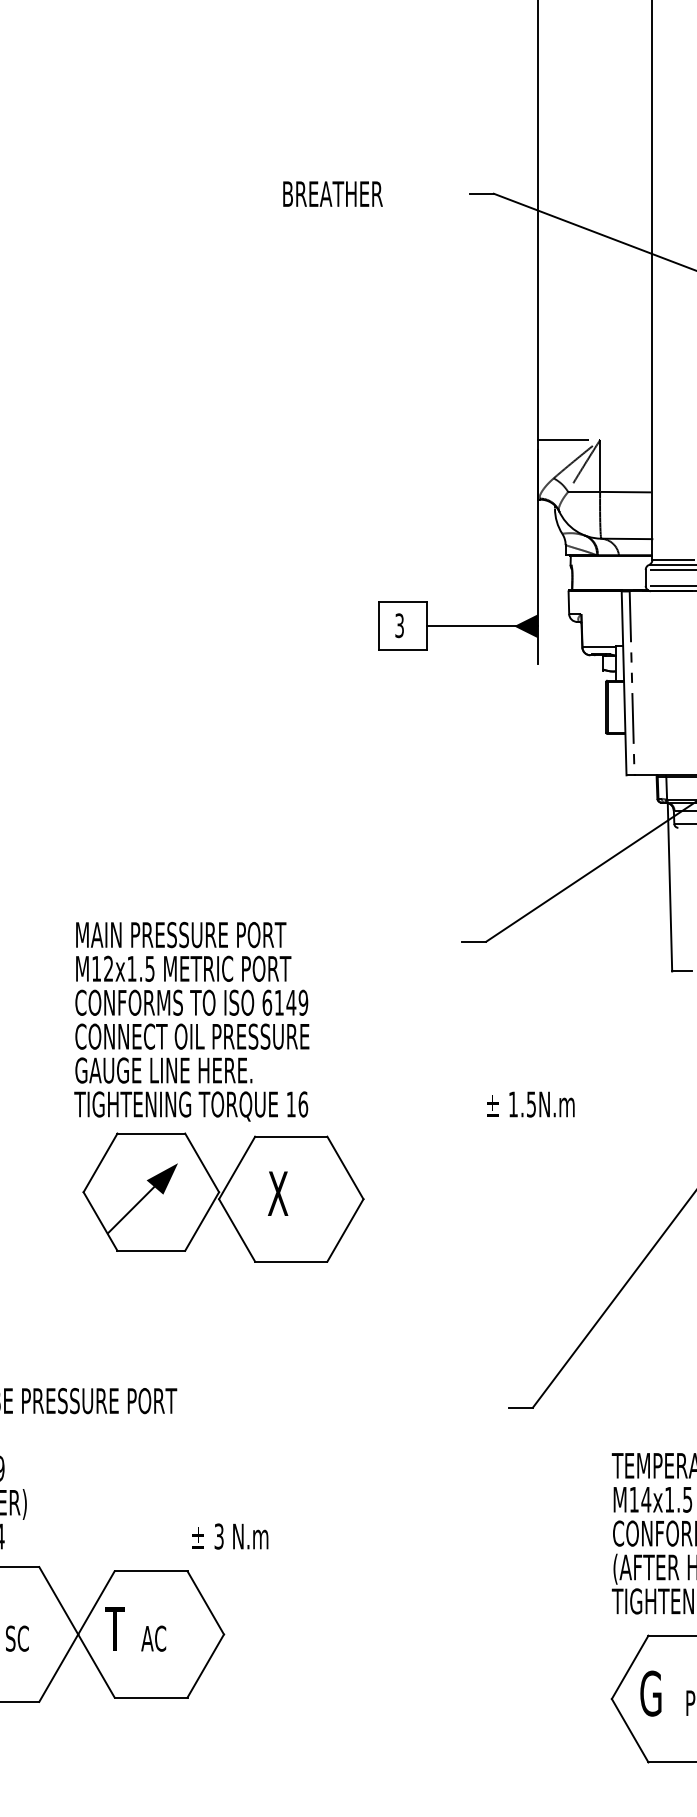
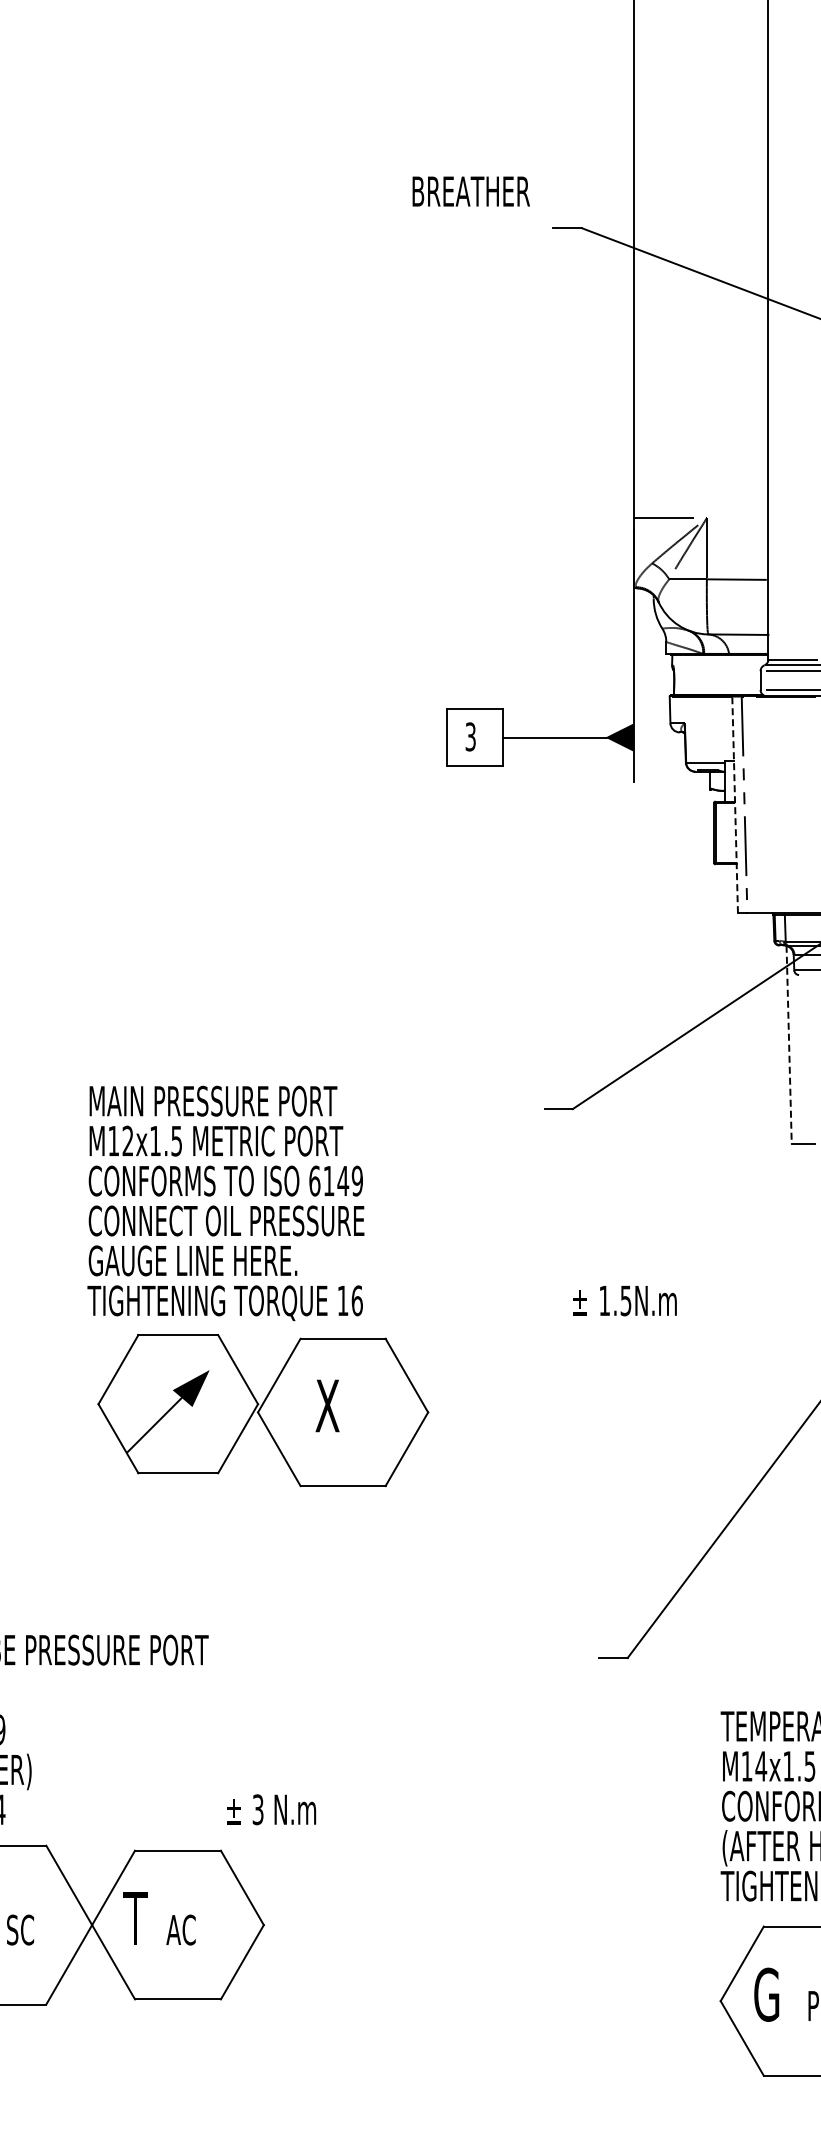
text: (332, 194) -> (470, 191), moved
line: (624, 683) -> (735, 804), solid -> dashed
line: (670, 887) -> (789, 1045), solid -> dashed

